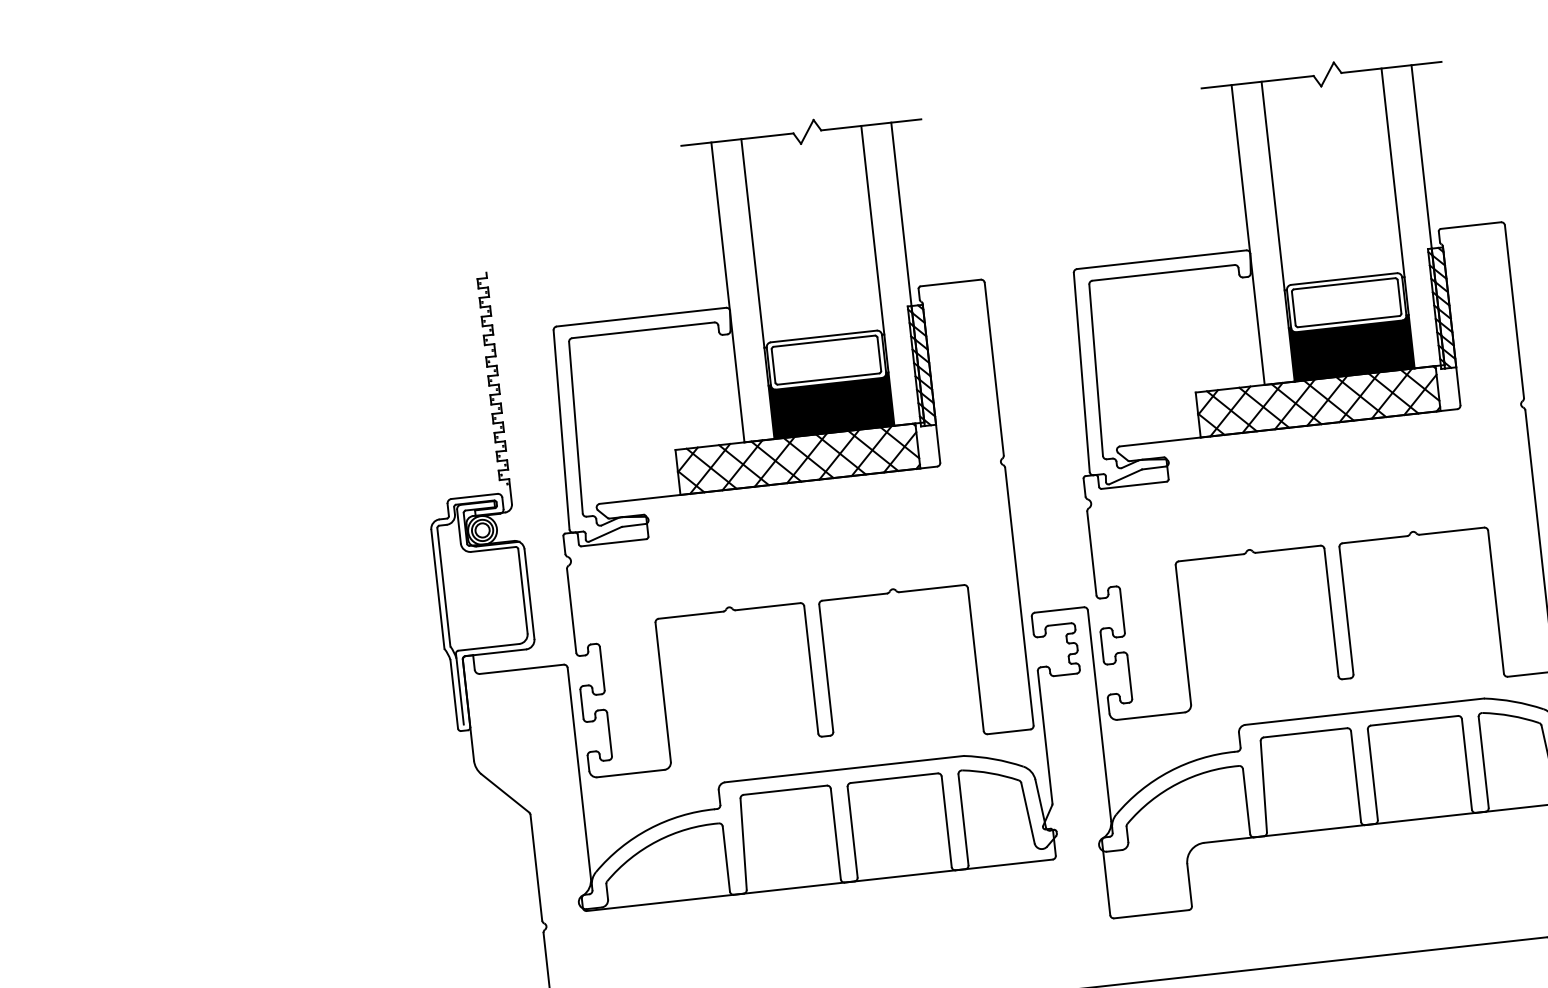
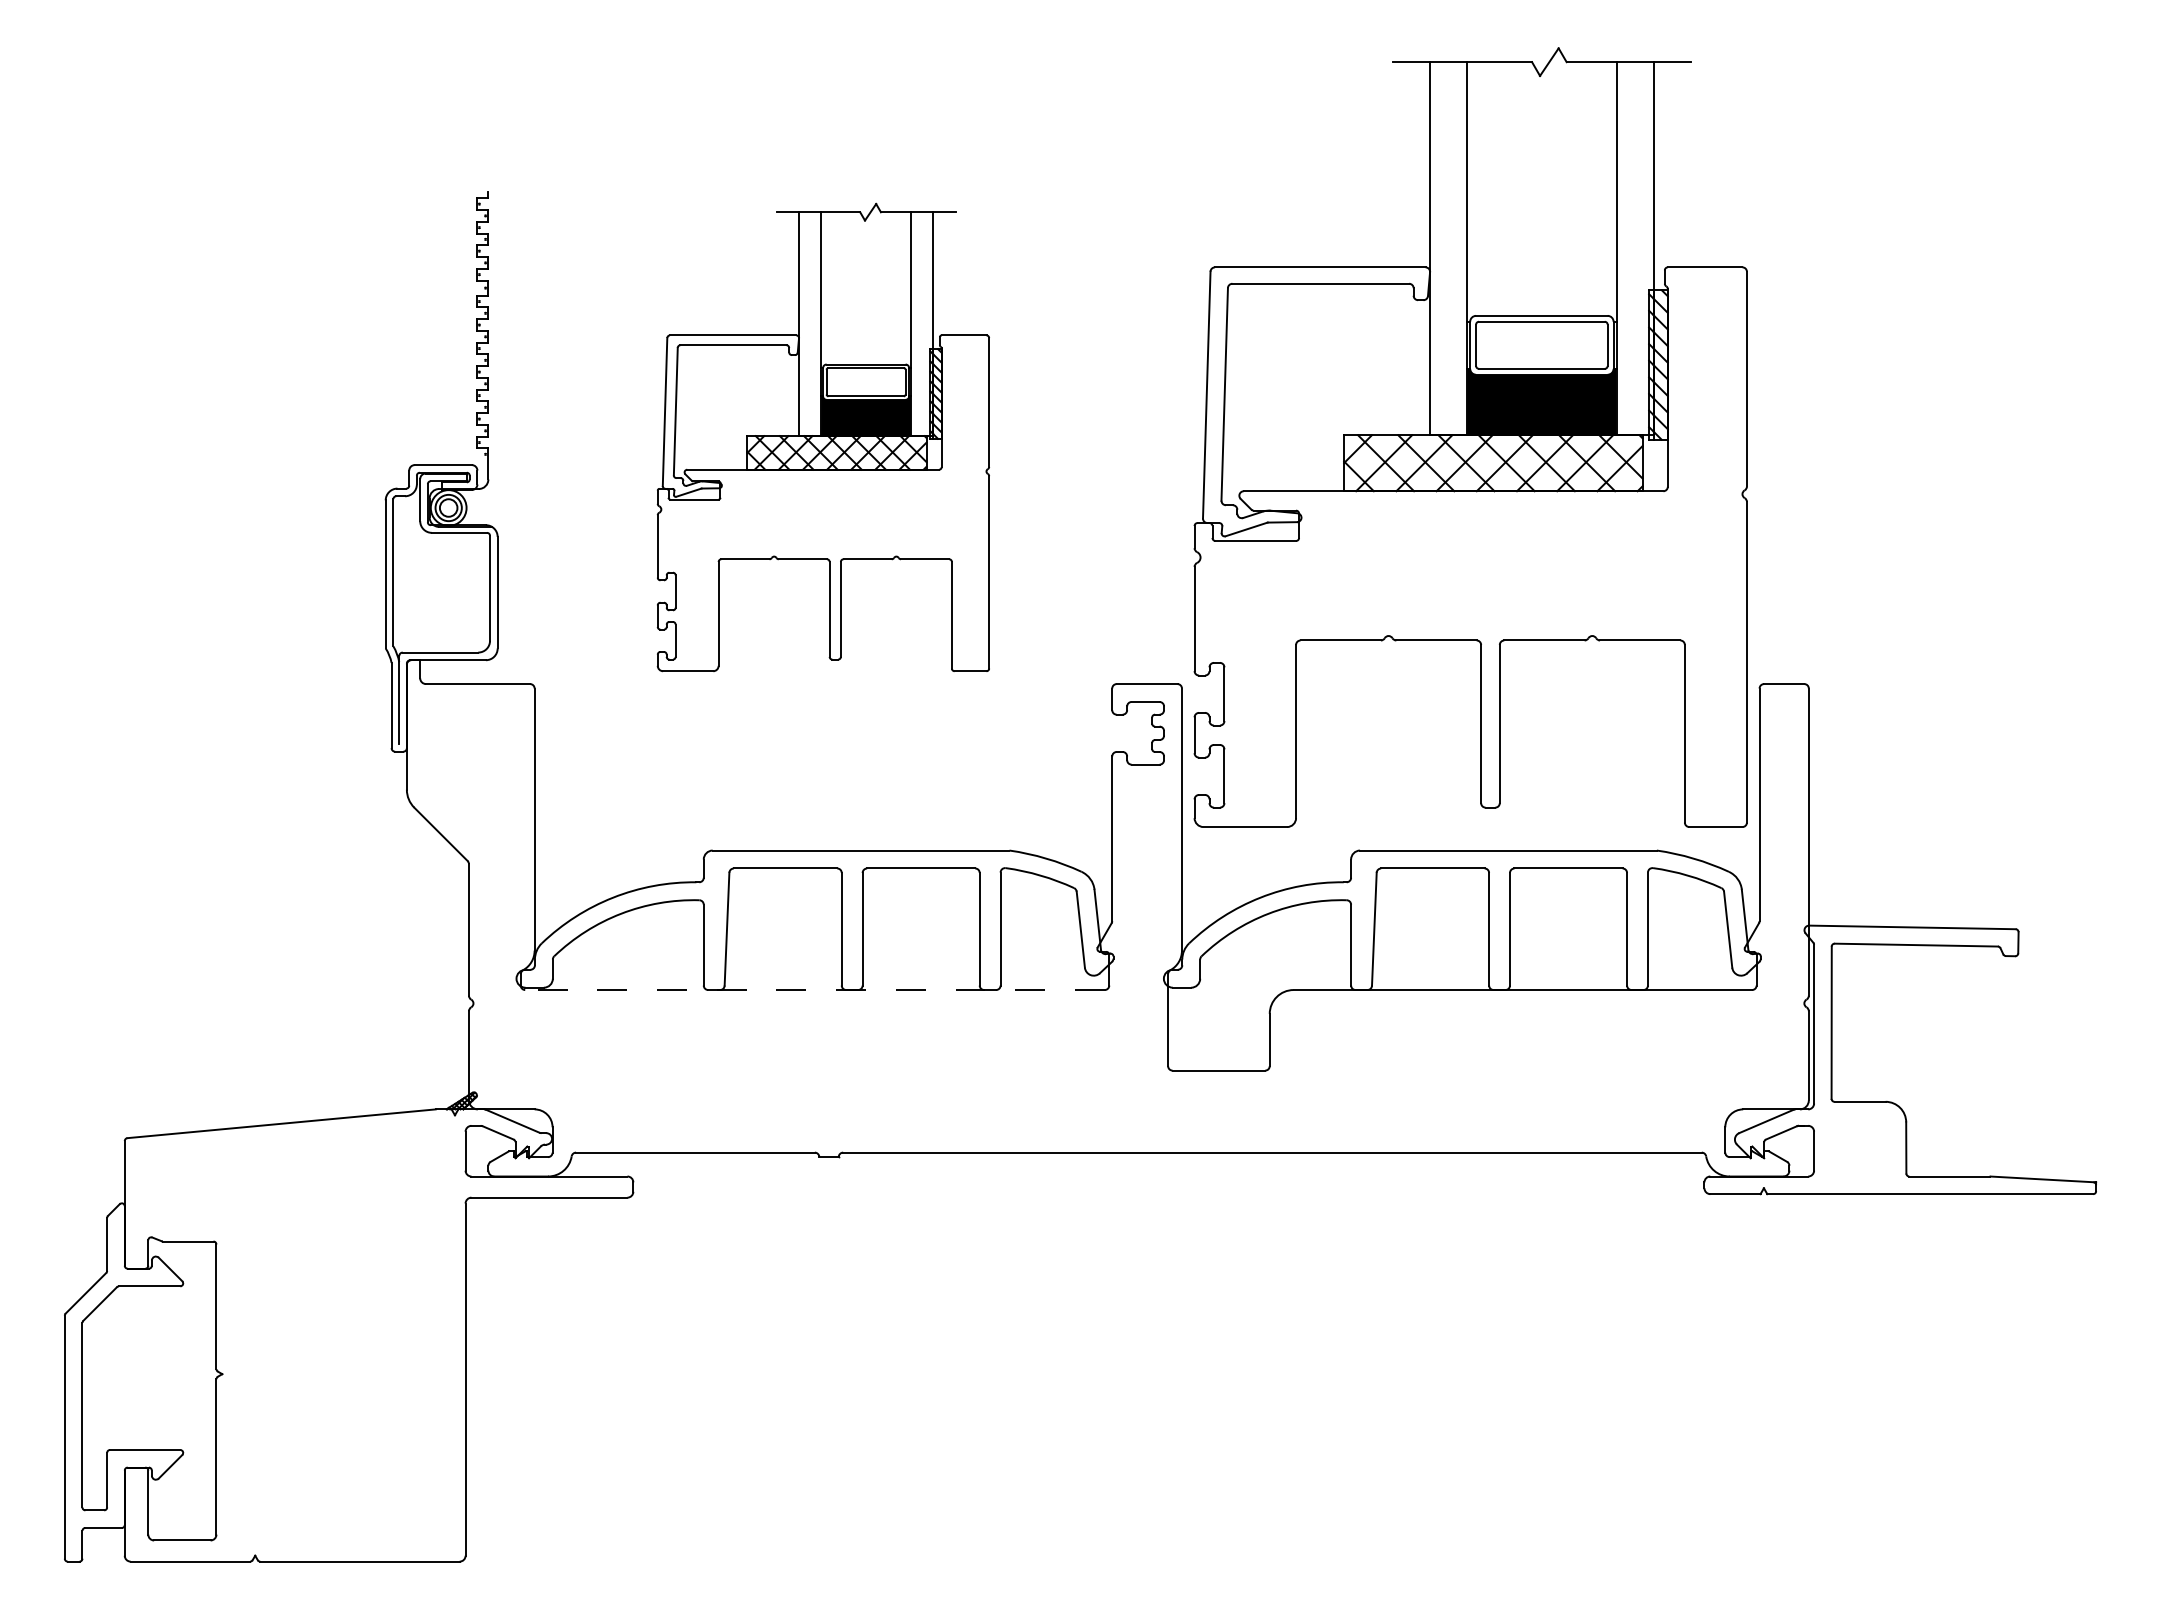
part: (777, 440) -> (823, 437), size x0.6
line: (820, 885) -> (815, 990), solid -> dashed

